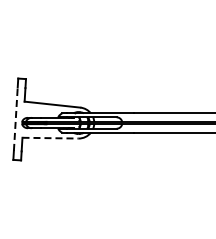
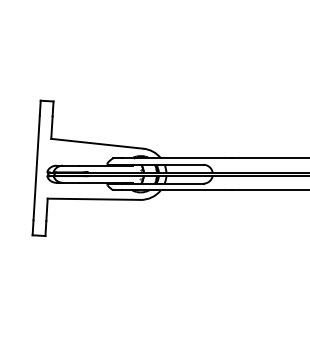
line: (15, 119) -> (36, 168), dashed -> solid
line: (51, 138) -> (95, 199), dashed -> solid

